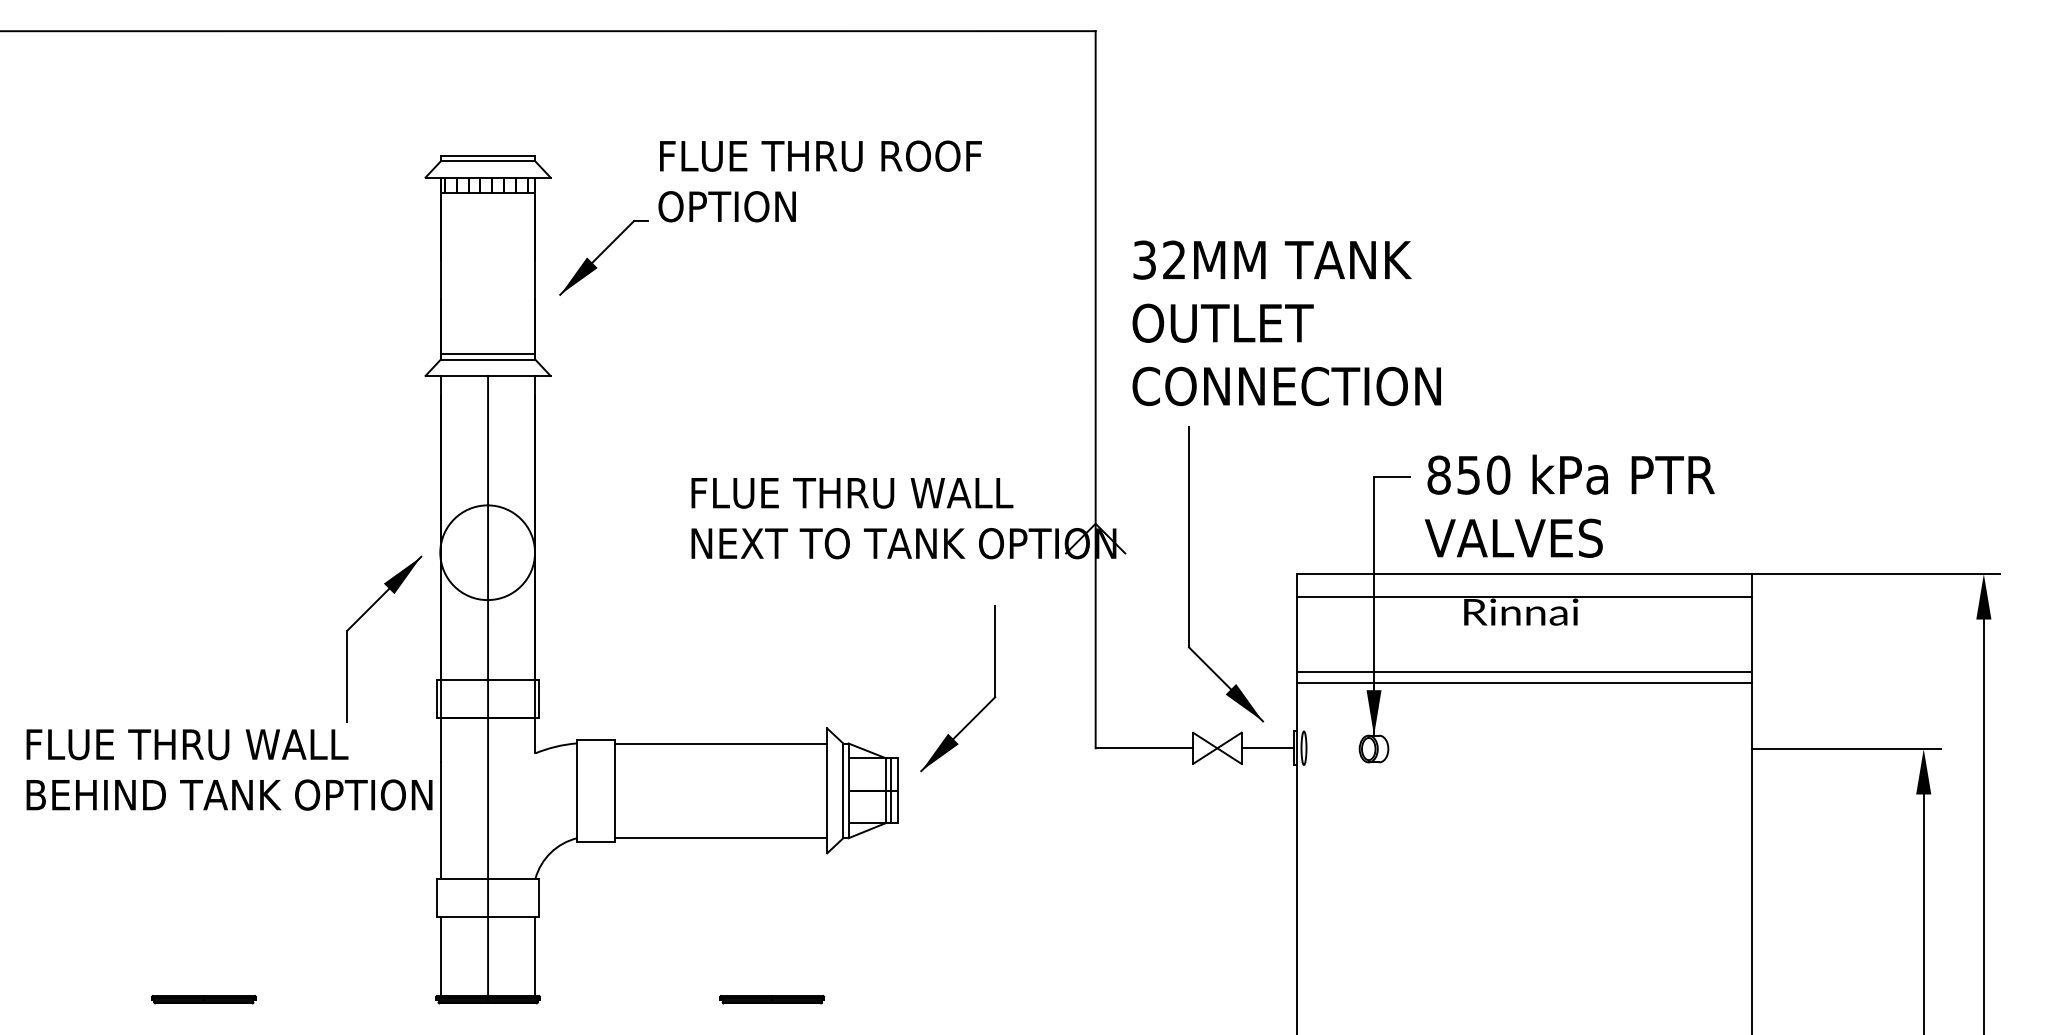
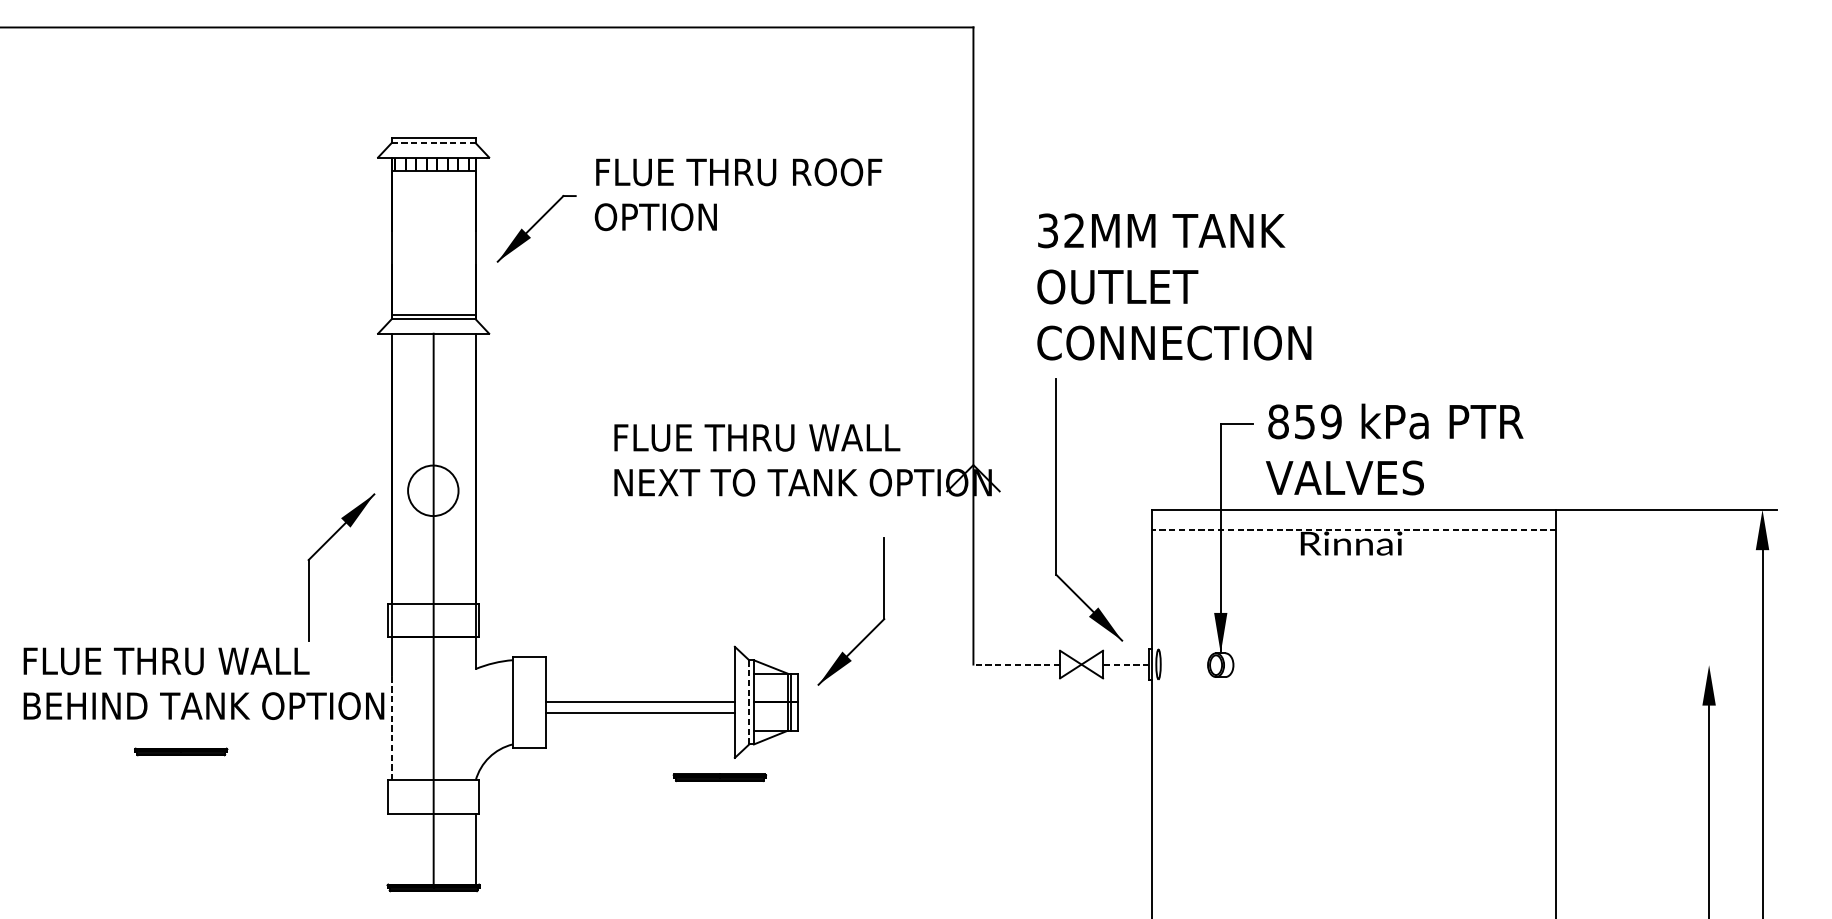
line: (488, 161) -> (434, 143), solid -> dashed
text: (819, 181) -> (737, 194), moved
text: (1286, 323) -> (1174, 287), moved
text: (1498, 474) -> (1331, 421), 850 -> 859
circle: (487, 552) -> (433, 490), size x0.6
line: (1523, 596) -> (1353, 529), solid -> dashed
line: (1523, 672) -> (1353, 597), removed
line: (1523, 683) -> (1353, 606), removed
line: (721, 743) -> (641, 702), moved
line: (1144, 748) -> (1016, 664), solid -> dashed
line: (1267, 748) -> (1126, 664), solid -> dashed
line: (1846, 749) -> (1640, 665), removed
line: (843, 791) -> (749, 702), solid -> dashed
line: (440, 820) -> (391, 728), solid -> dashed
line: (721, 838) -> (641, 713), moved
line: (440, 956) -> (391, 849), removed
part: (203, 999) -> (180, 751), moved
part: (772, 999) -> (720, 777), moved

